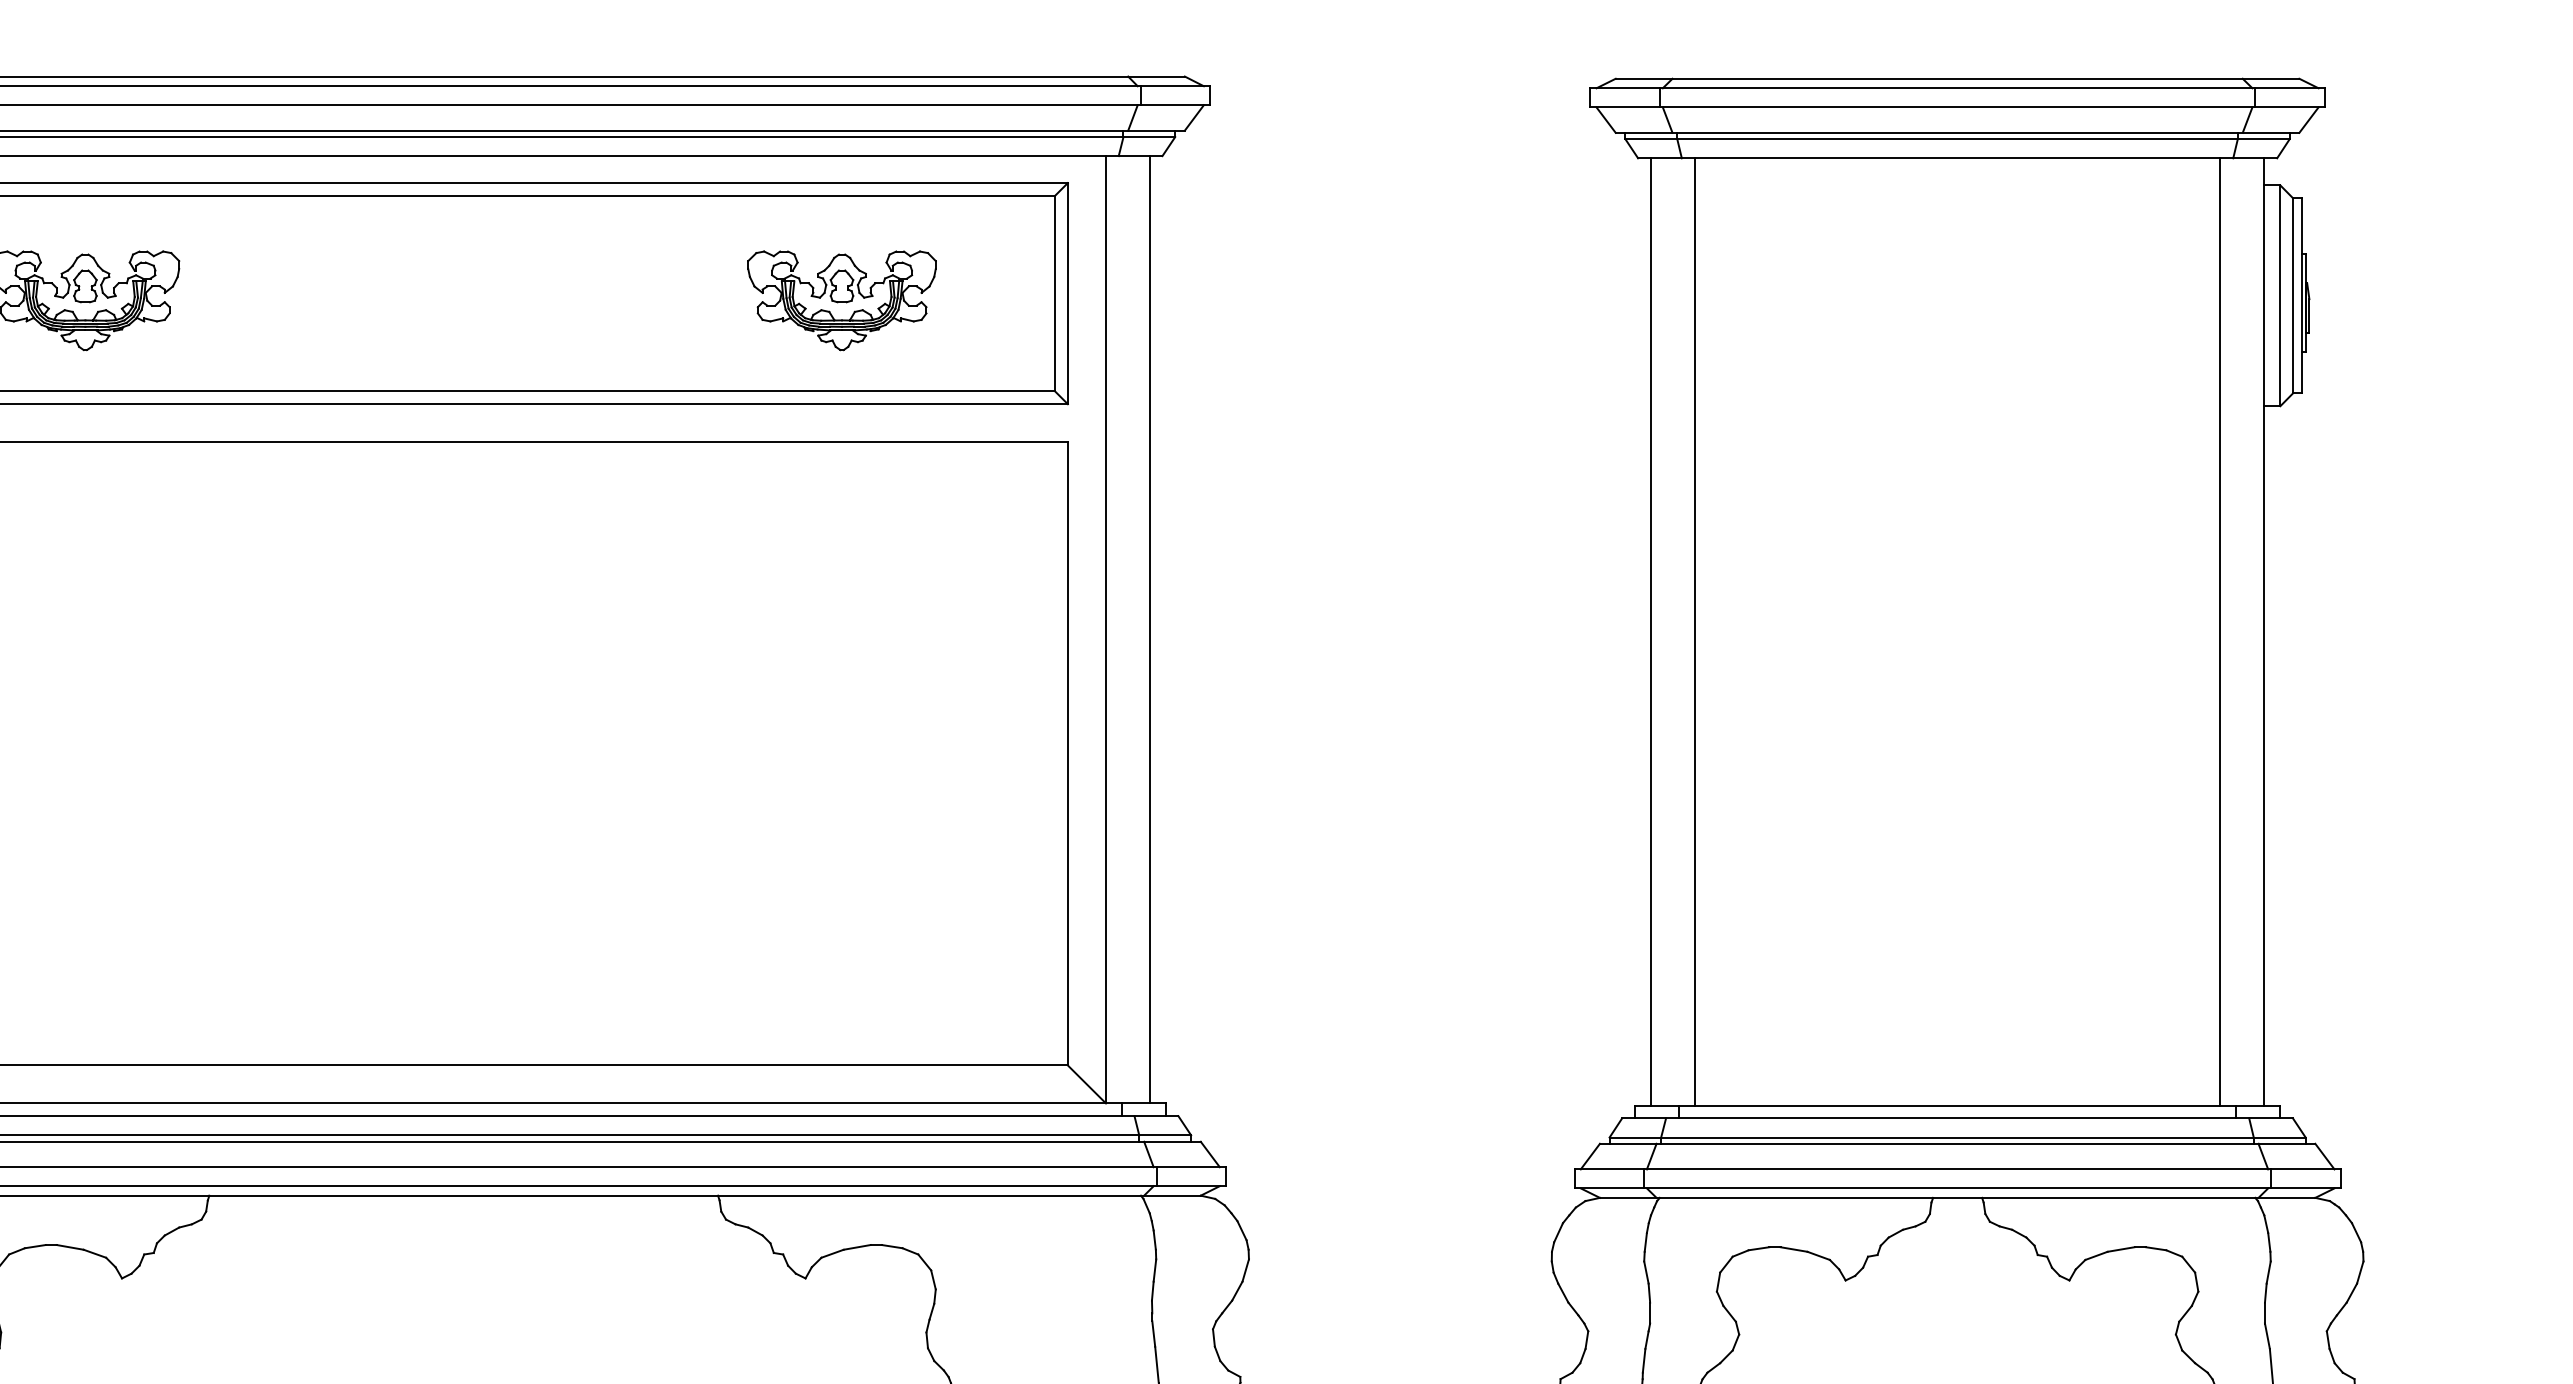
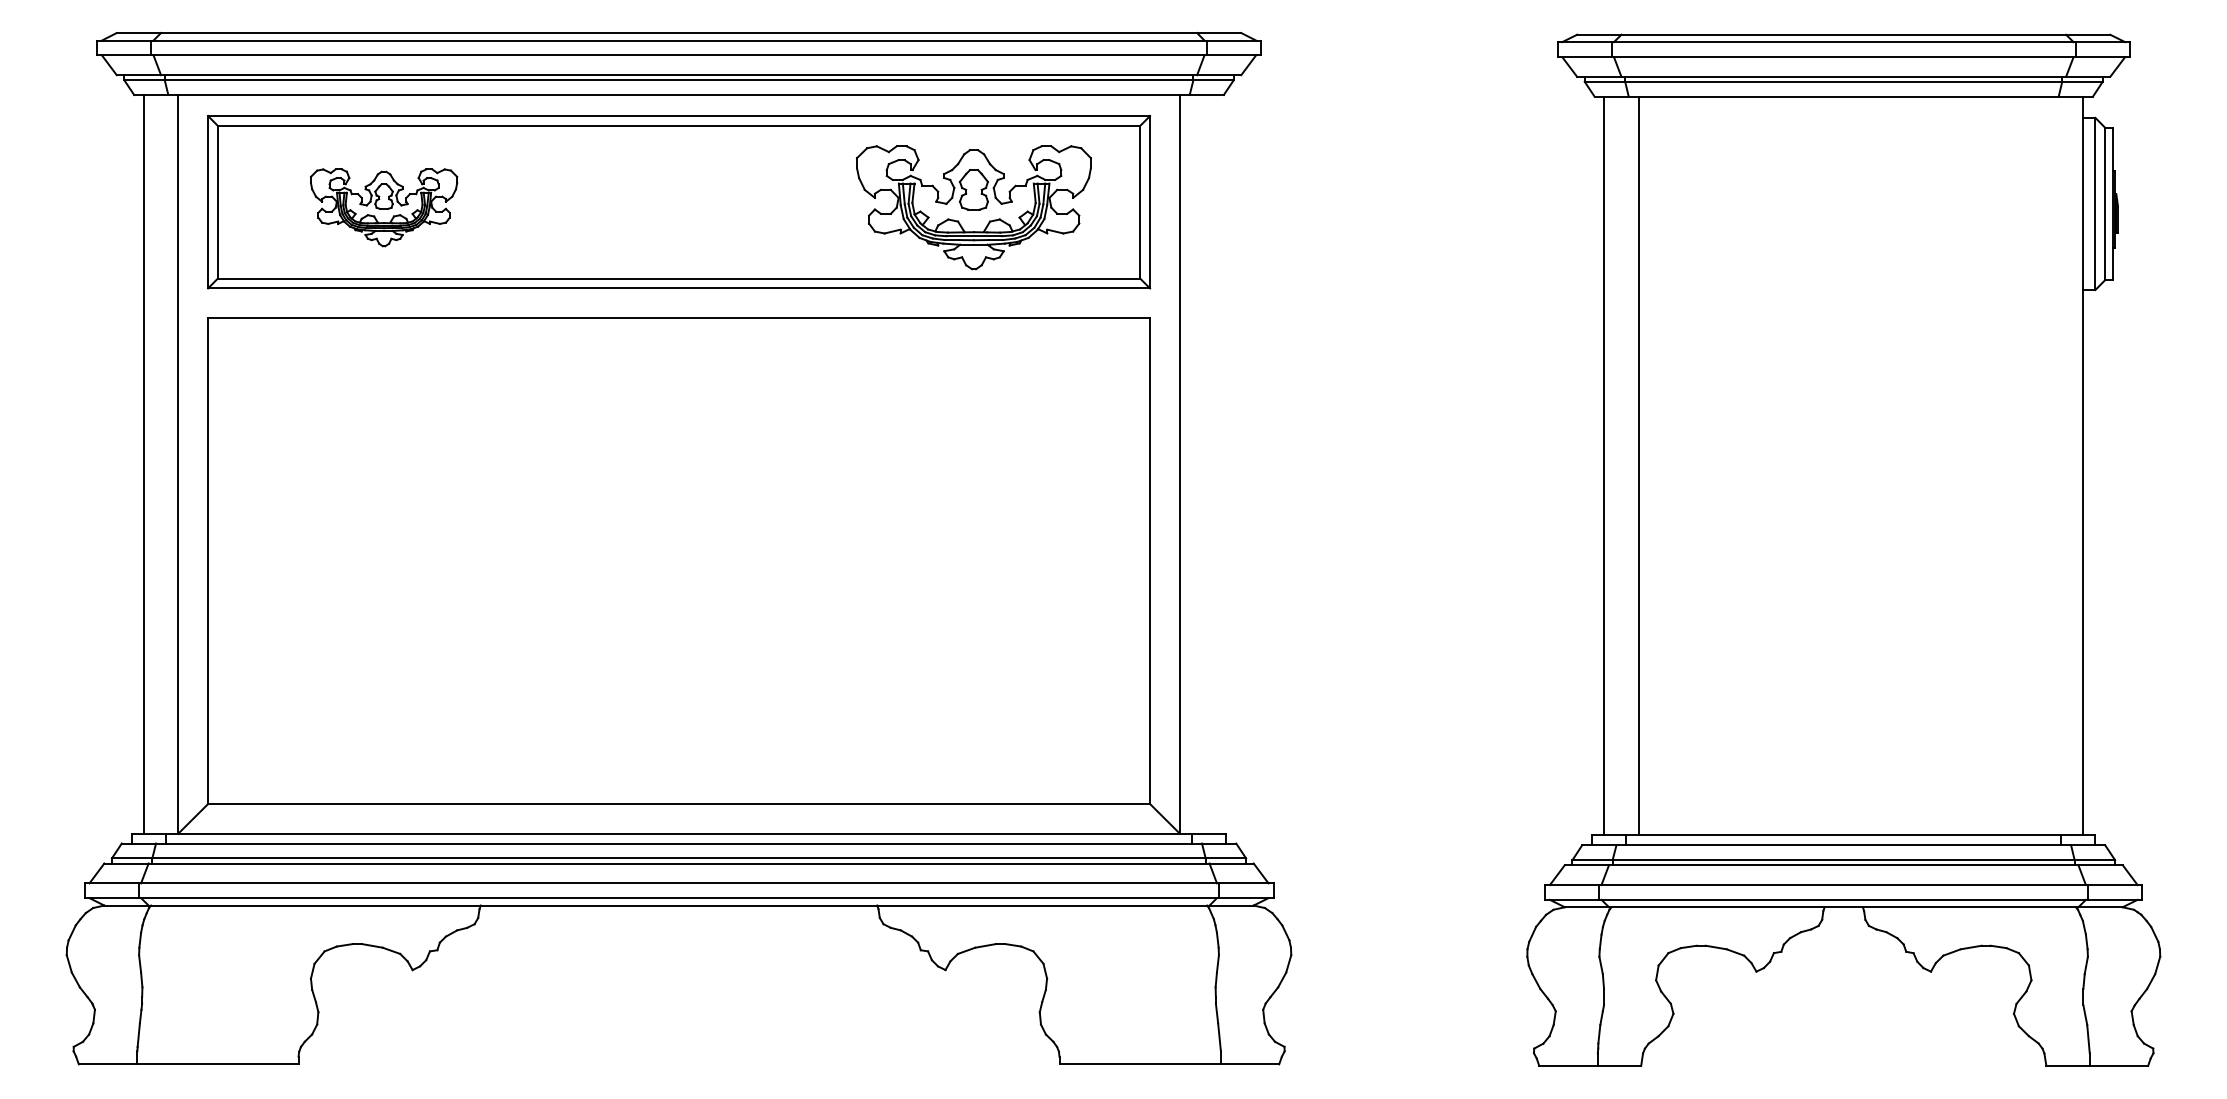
part: (841, 300) -> (973, 207), size x1.6
line: (1150, 629) -> (1214, 464), removed
line: (2220, 631) -> (2048, 465), removed

